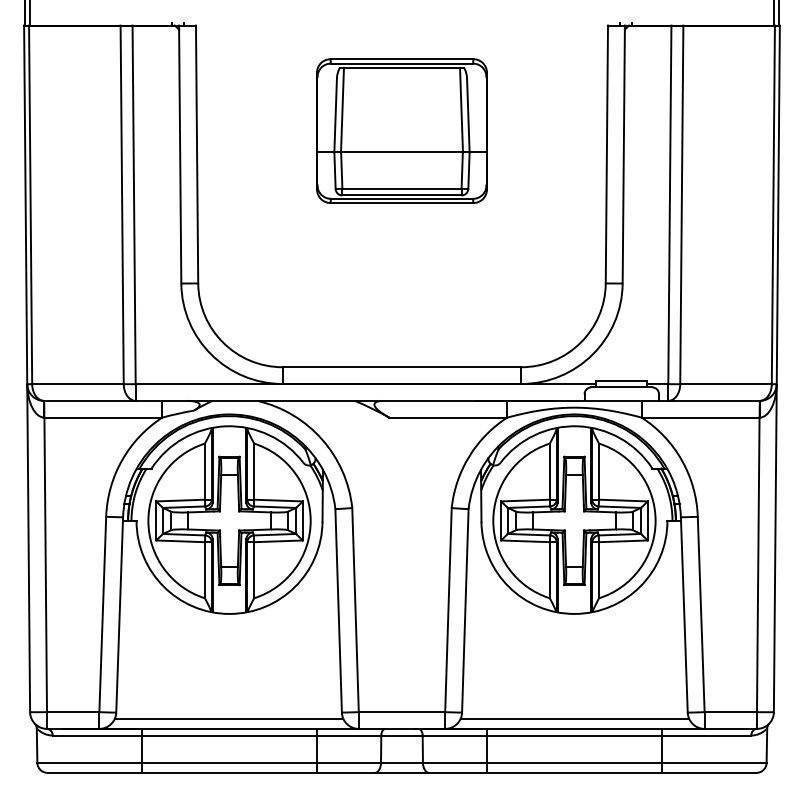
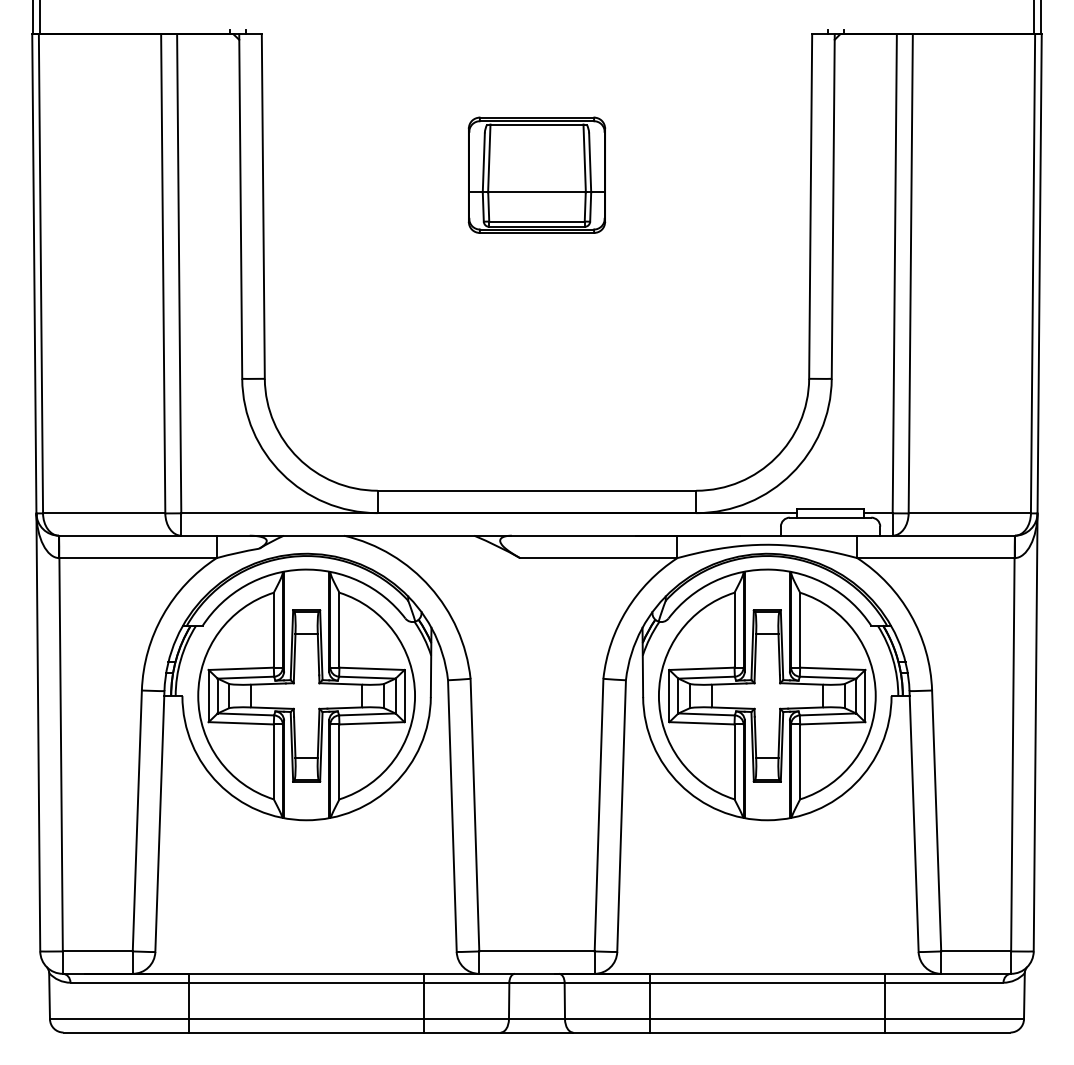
part: (401, 130) -> (536, 174), size x0.6
line: (228, 719) -> (305, 961), removed
line: (574, 719) -> (767, 961), removed

